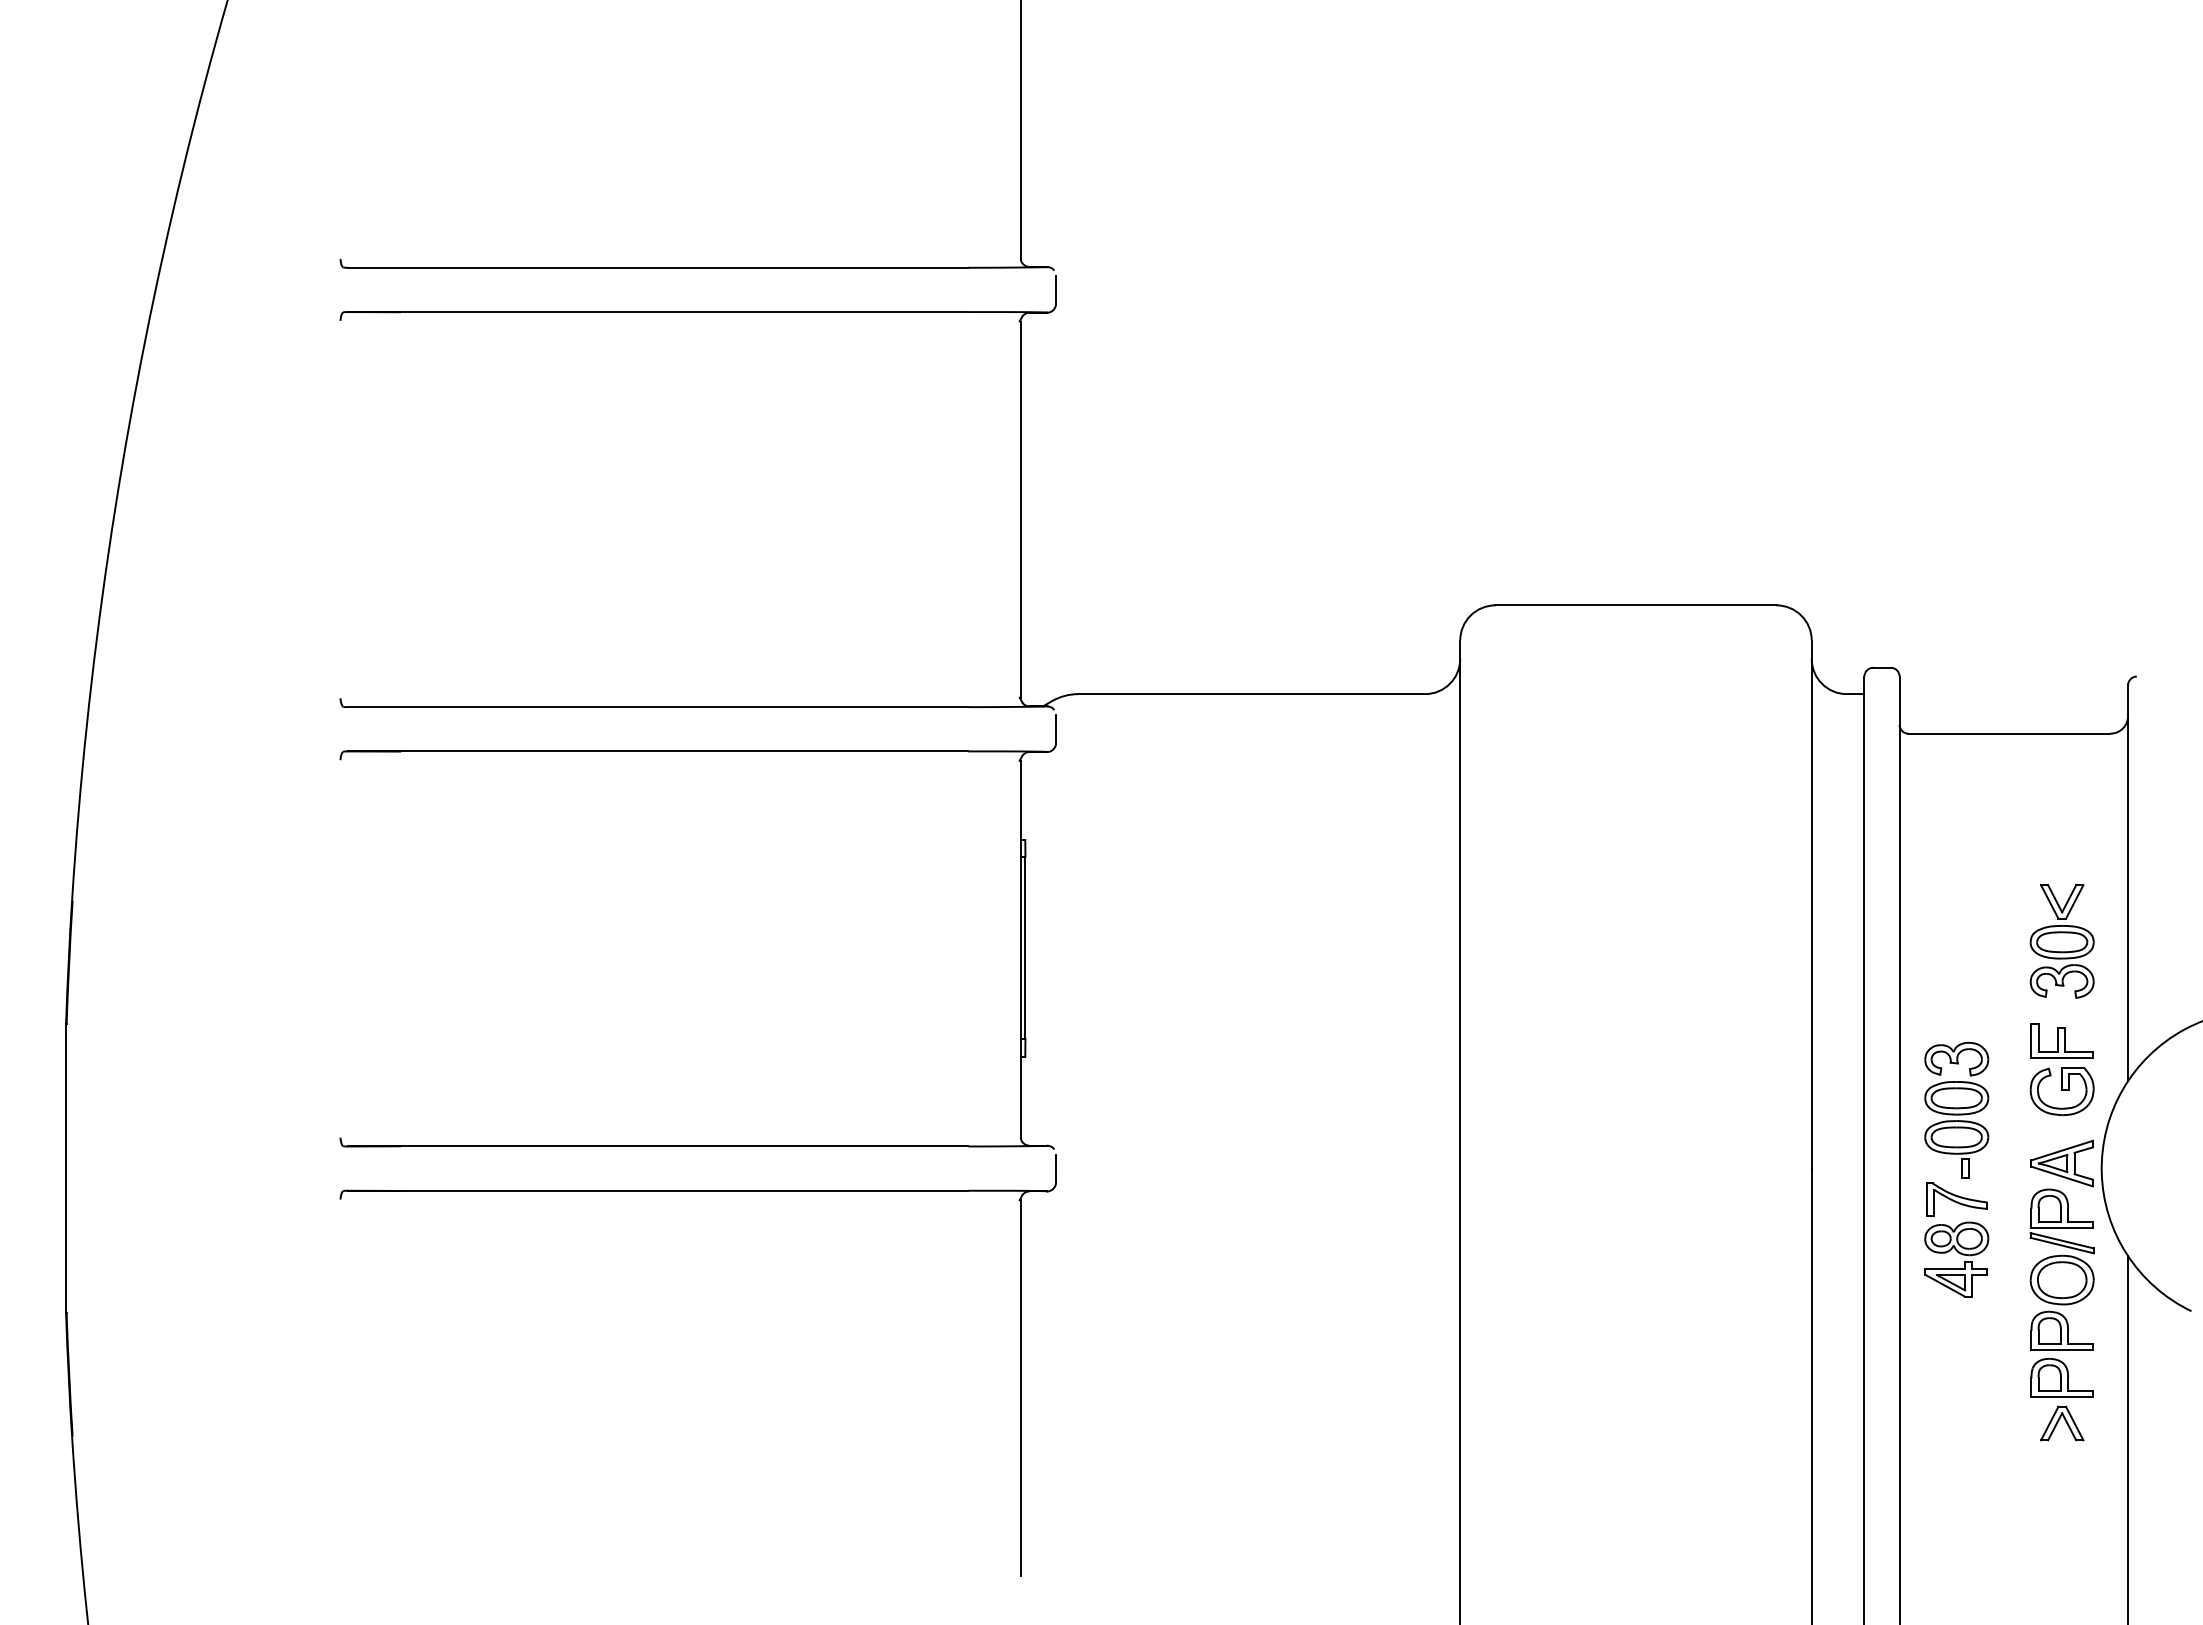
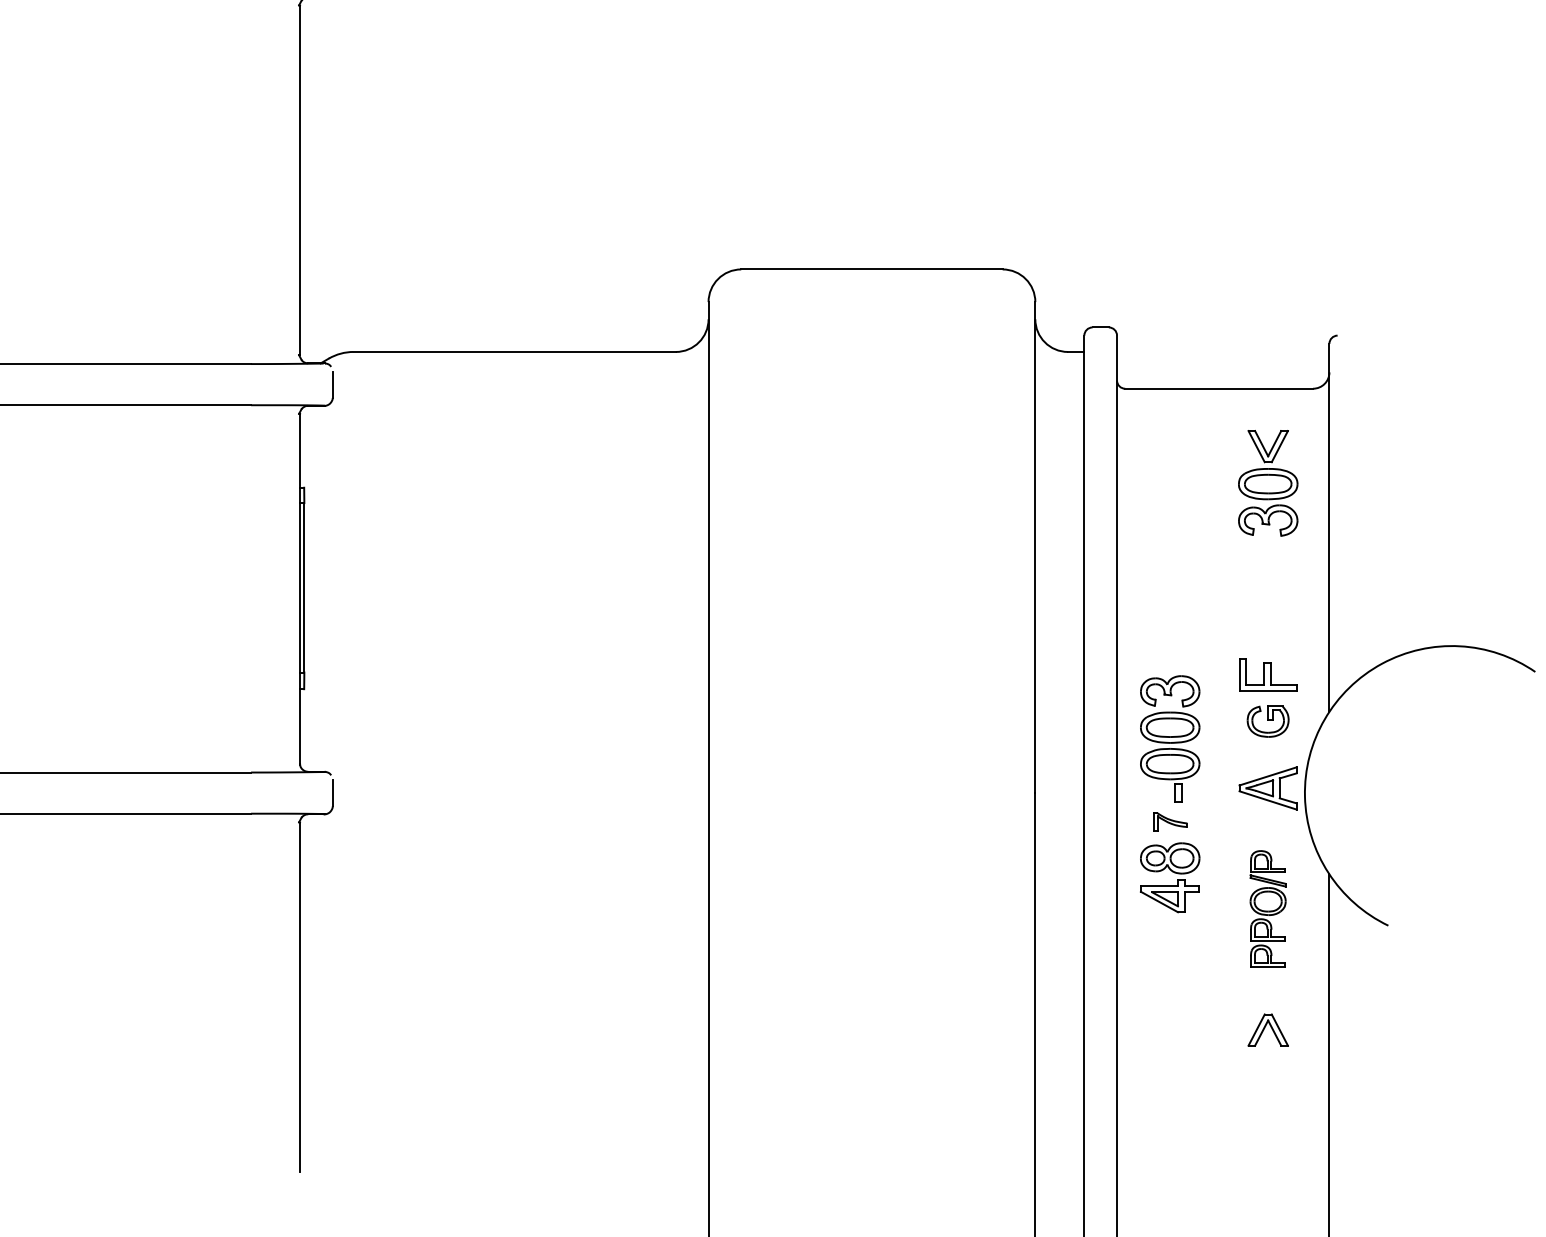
part: (2061, 941) -> (1267, 483), moved
part: (2061, 1091) -> (1267, 721), size x0.7
part: (1956, 1199) -> (1169, 821), size x0.6
part: (2061, 1292) -> (1267, 908), size x0.6

